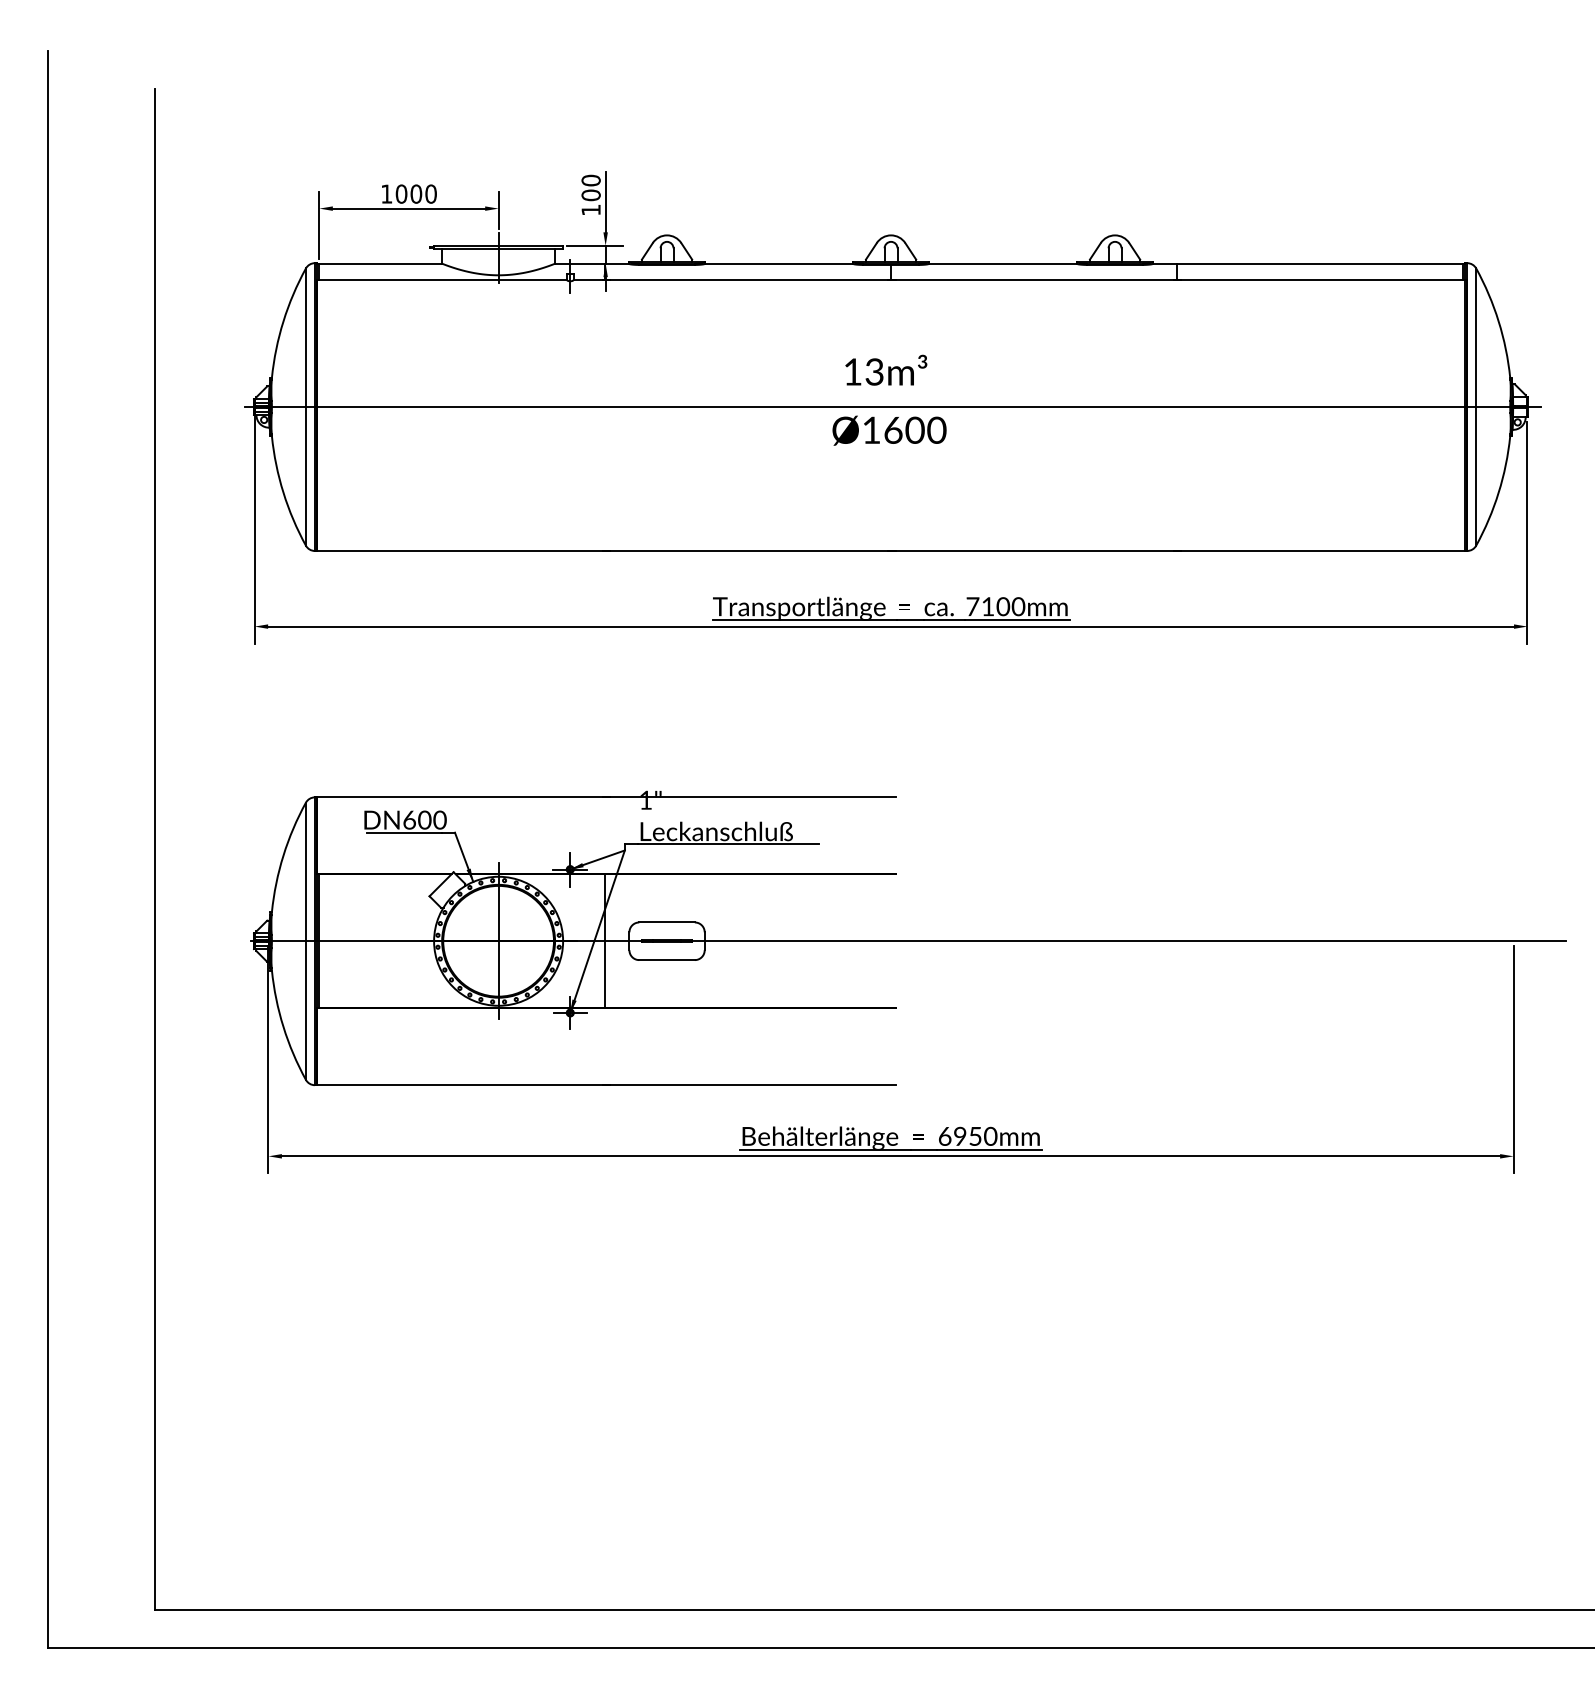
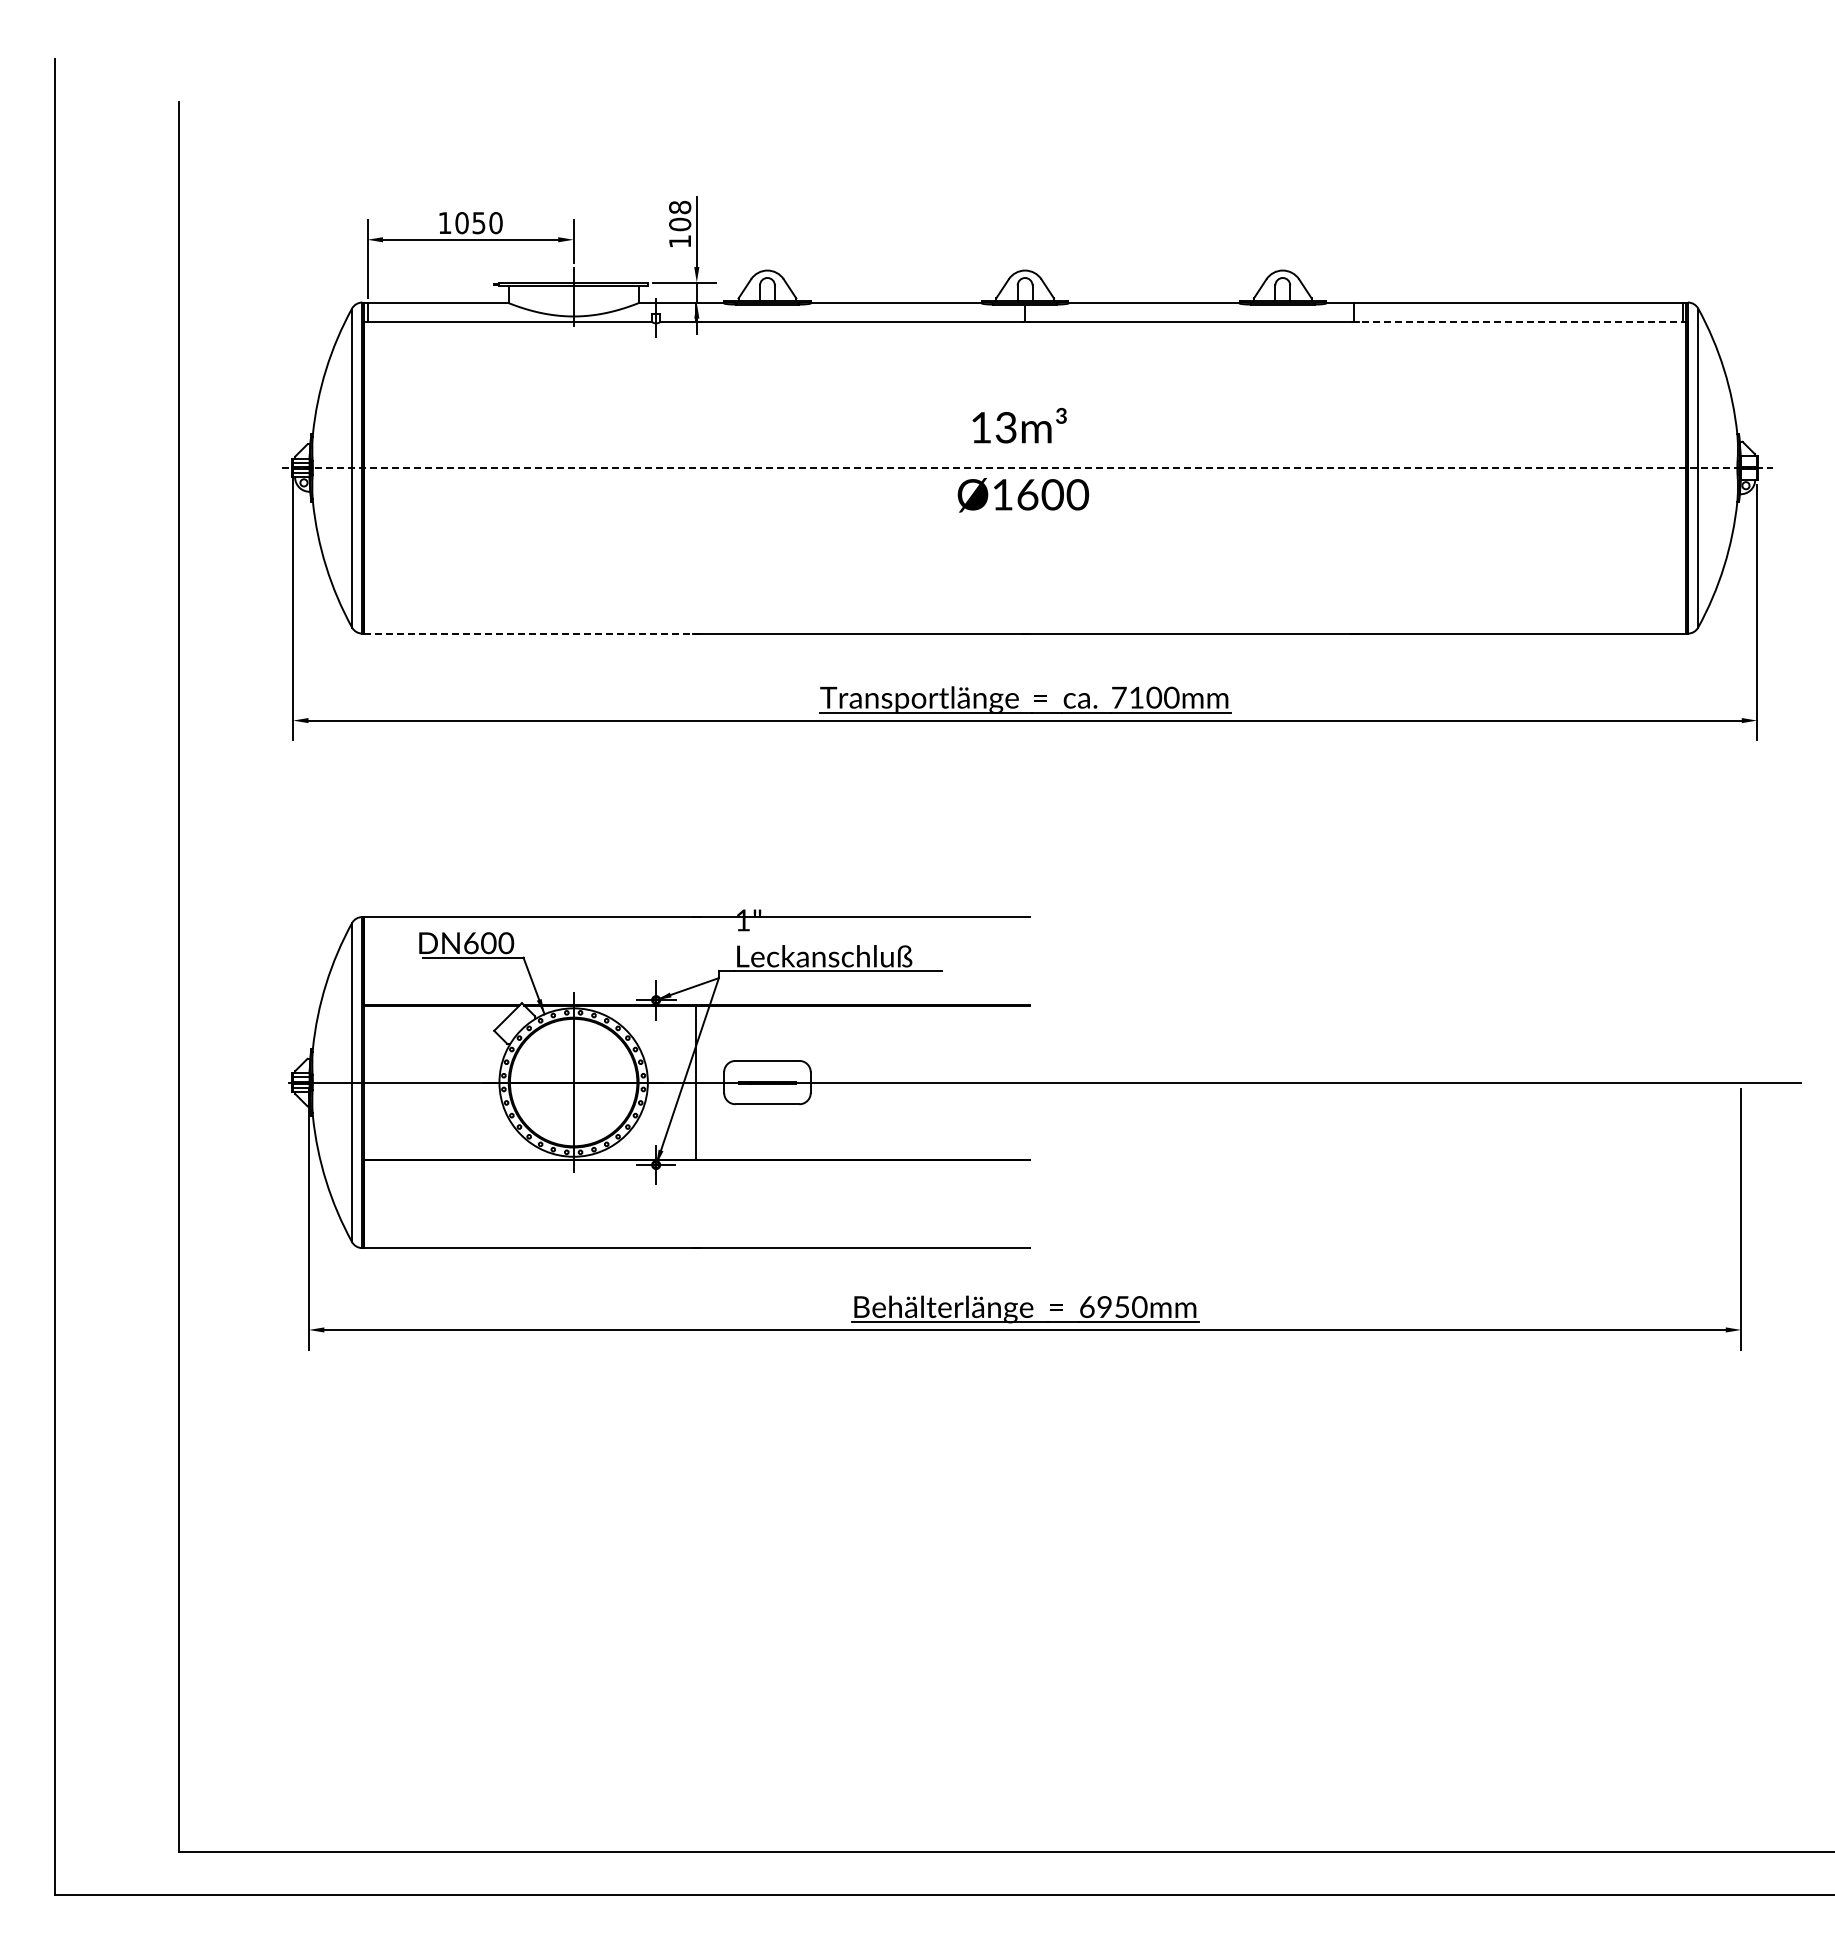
text: (590, 180) -> (679, 207), 100 -> 108
text: (415, 194) -> (478, 223), 1000 -> 1050
line: (1320, 279) -> (1519, 321), solid -> dashed
line: (893, 407) -> (1027, 468), solid -> dashed
line: (462, 550) -> (532, 633), solid -> dashed
line: (319, 941) -> (367, 1082), removed

